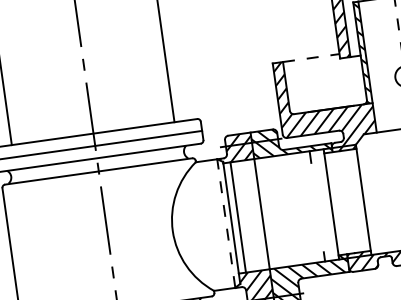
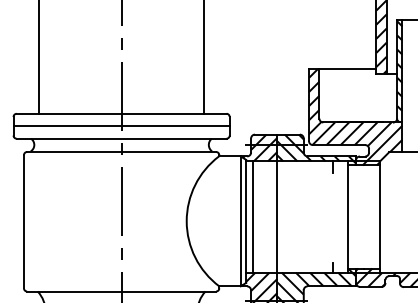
line: (310, 58) -> (347, 69), dashed -> solid
line: (225, 222) -> (240, 220), dashed -> solid

